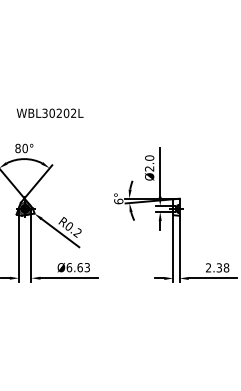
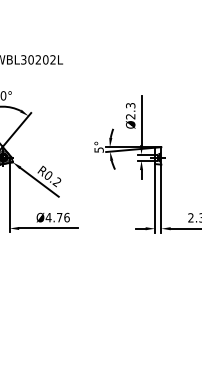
text: (149, 157) -> (130, 105), Ø2.0 -> Ø2.3
text: (118, 201) -> (98, 150), 6° -> 5°
text: (78, 267) -> (57, 217), Ø6.63 -> Ø4.76

